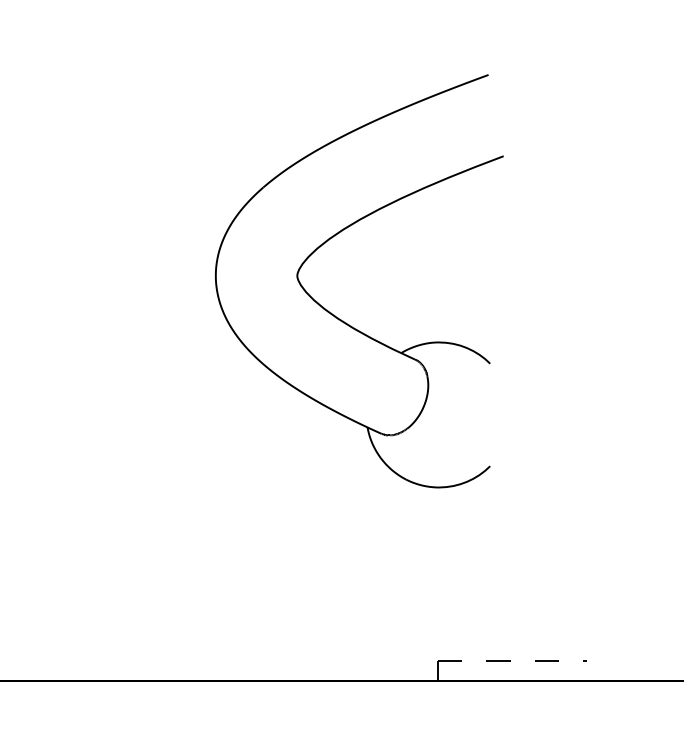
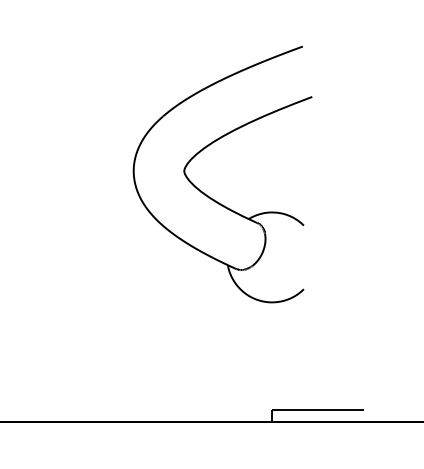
line: (513, 661) -> (318, 410), dashed -> solid

